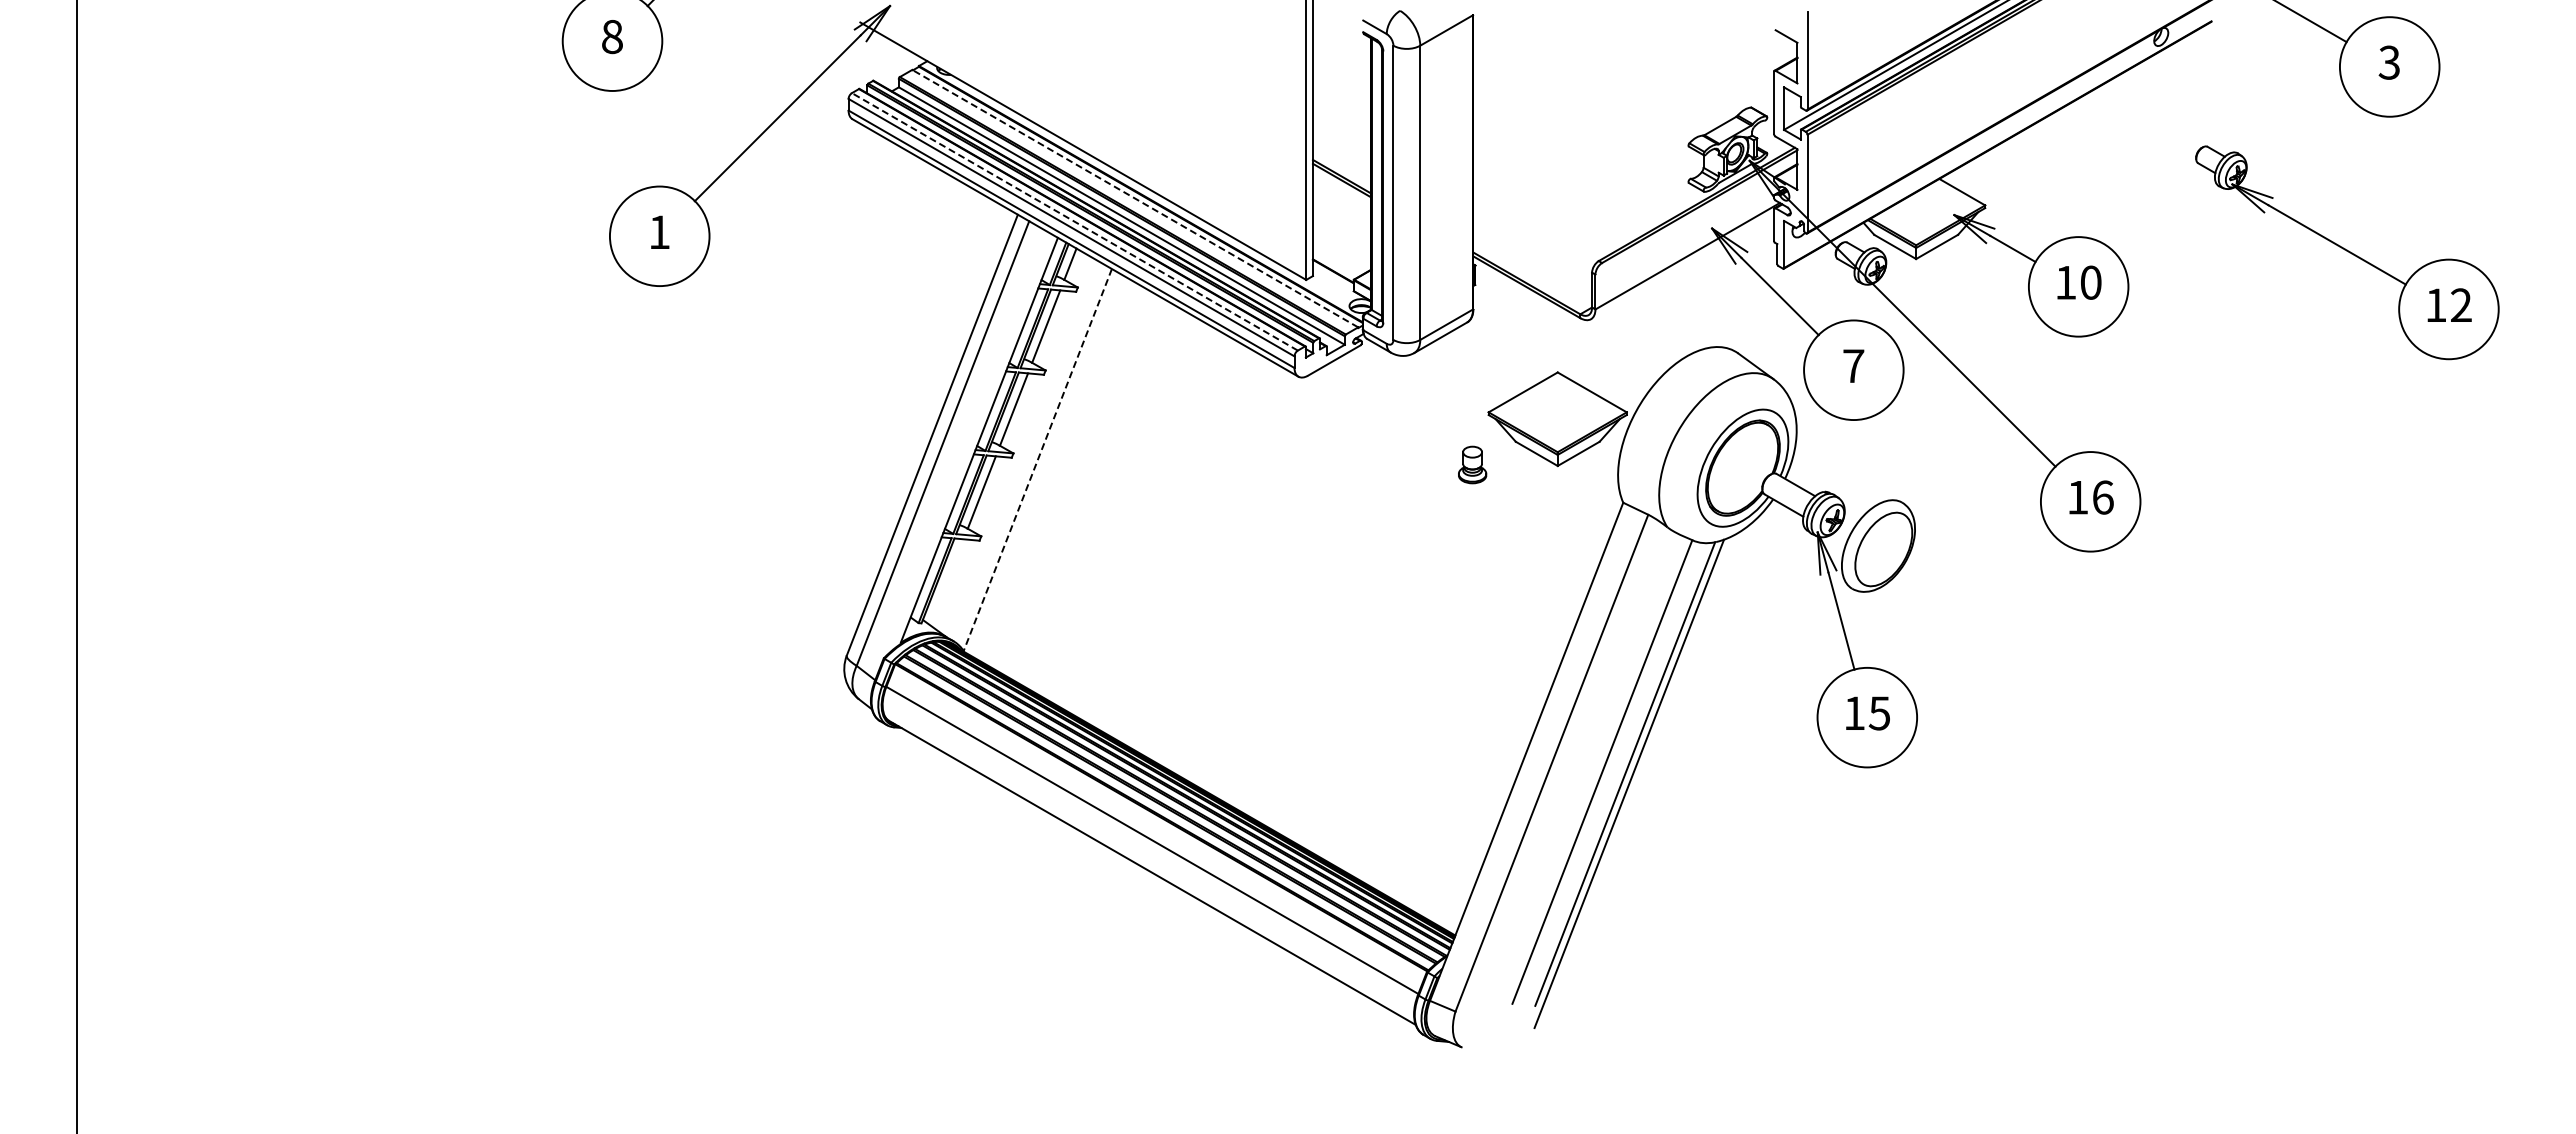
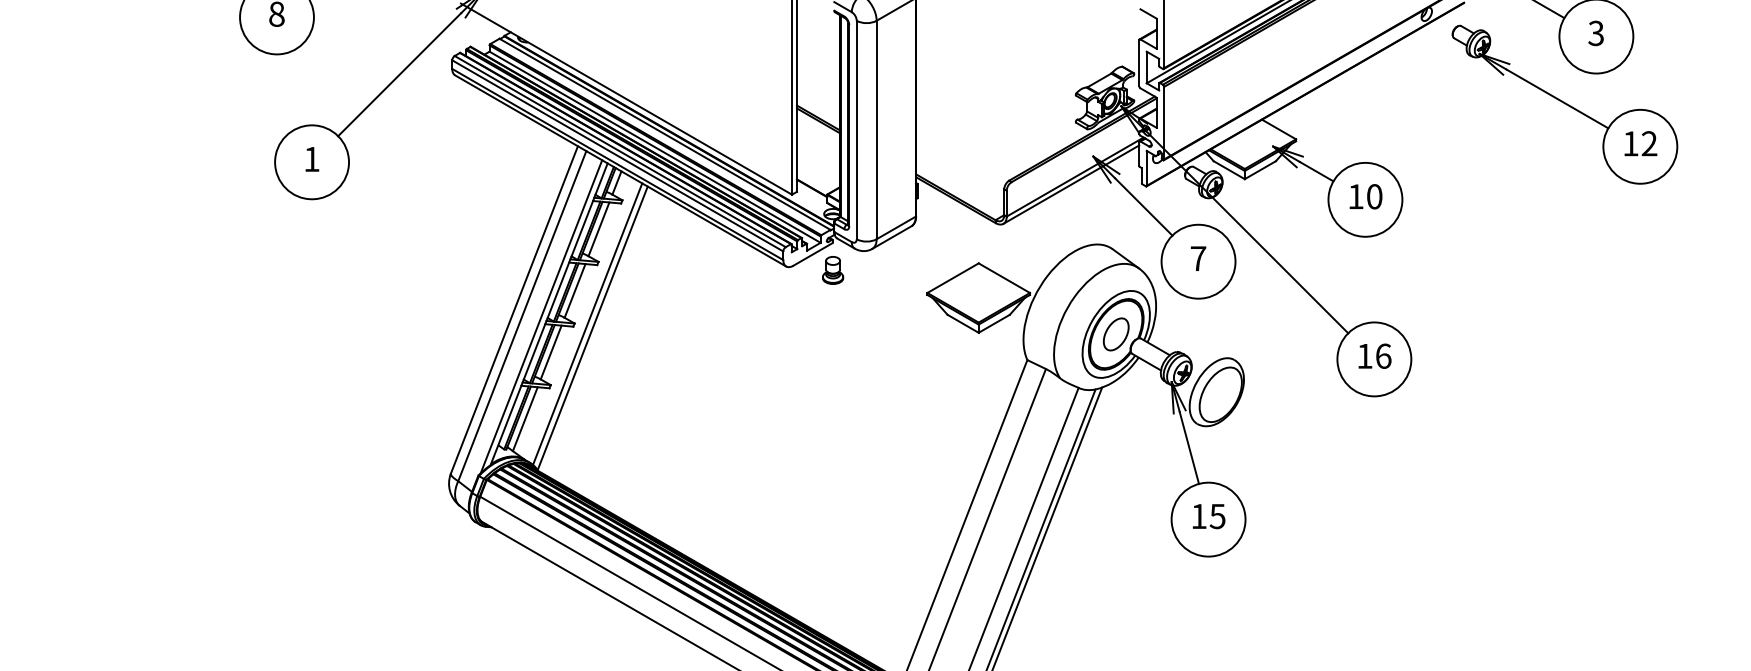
line: (1134, 198) -> (664, 134), dashed -> solid
line: (1074, 221) -> (619, 151), dashed -> solid
part: (2347, 252) -> (1565, 104), moved
line: (1682, 266) -> (1071, 184), added
line: (968, 444) -> (541, 316), added
line: (1030, 453) -> (587, 323), added
line: (1037, 460) -> (592, 328), dashed -> solid
part: (1472, 464) -> (833, 270), moved
part: (1742, 467) -> (1115, 333), added
line: (946, 582) -> (524, 419), added

